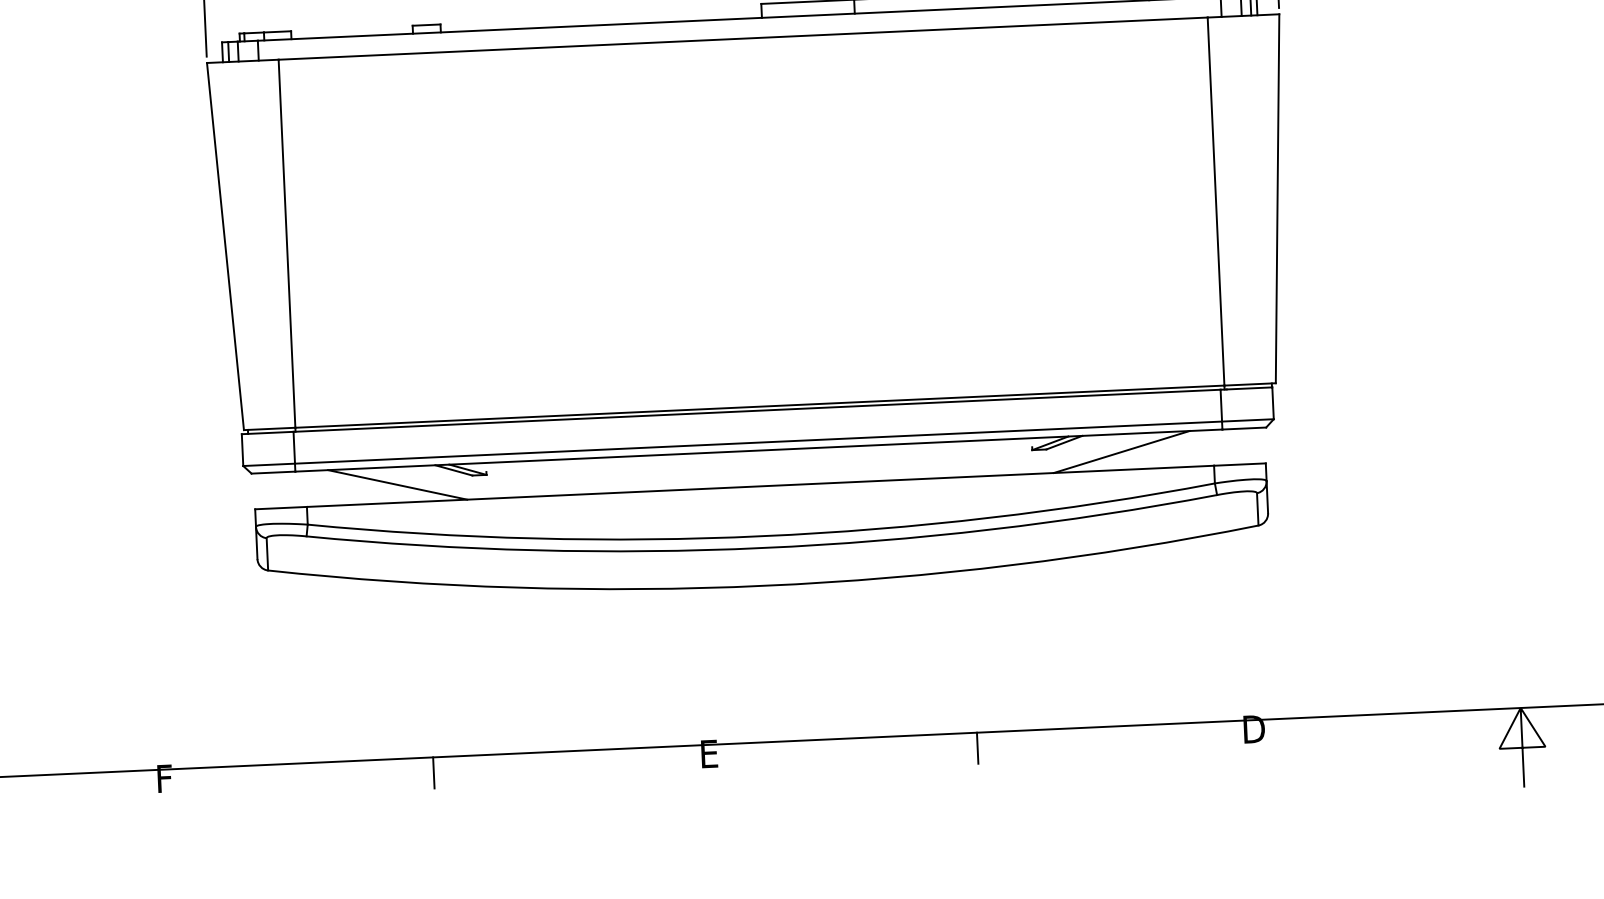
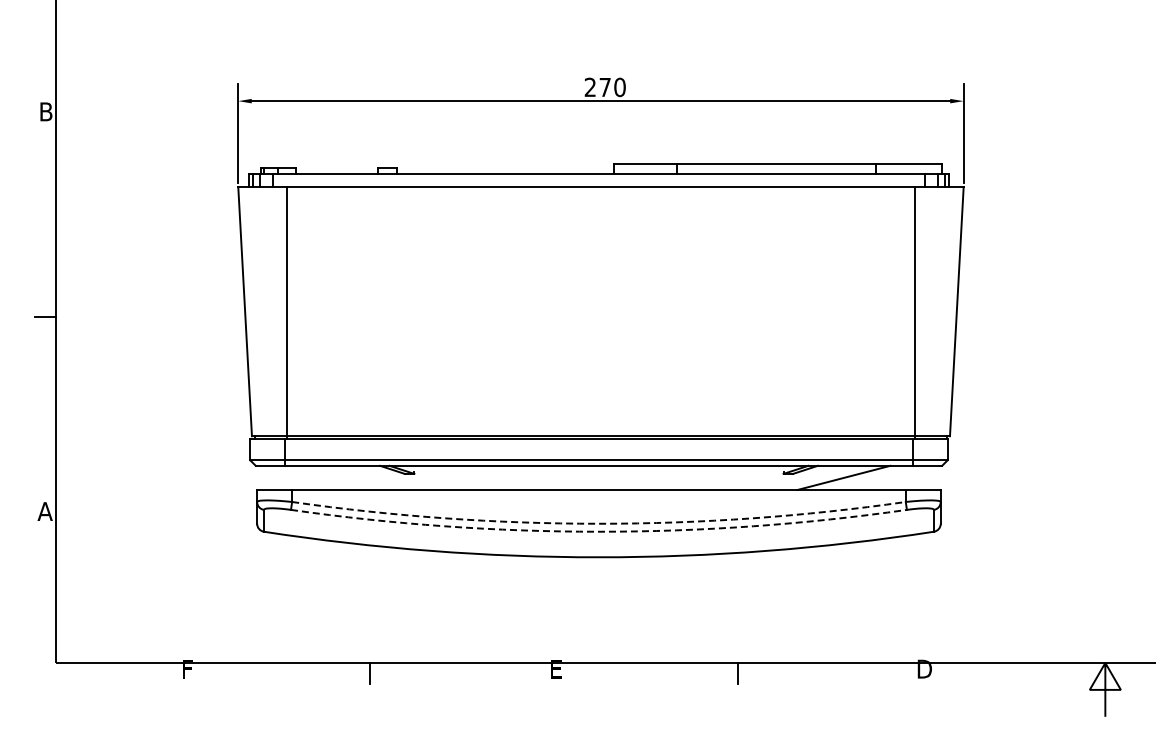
line: (396, 484) -> (353, 477), removed
arc: (762, 535) -> (598, 523), solid -> dashed
arc: (762, 547) -> (598, 531), solid -> dashed

